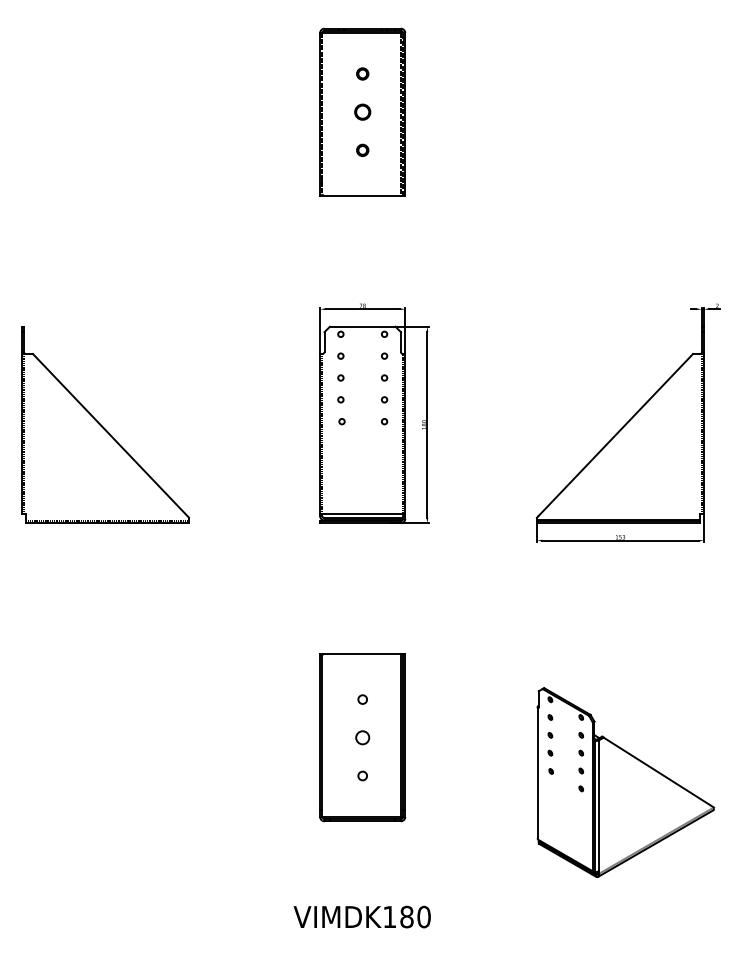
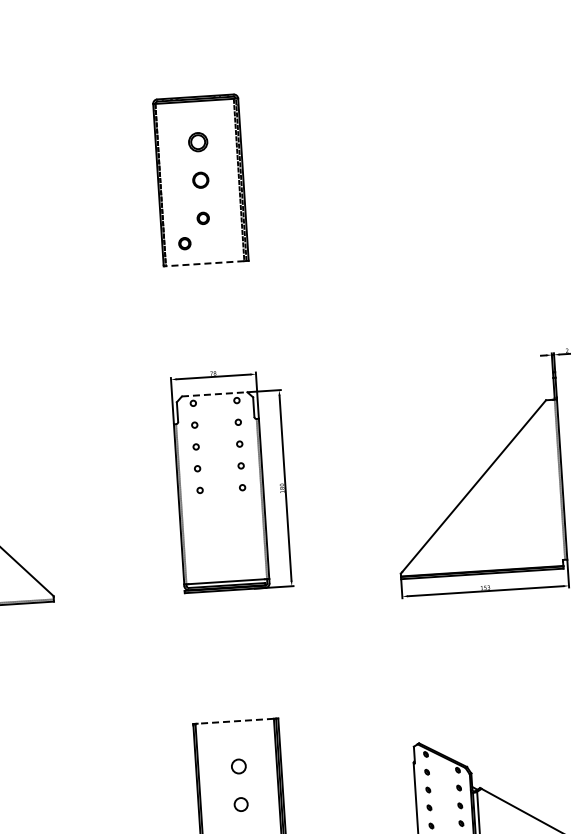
part: (362, 73) -> (198, 141), size x1.6
part: (342, 173) -> (184, 242), added
line: (360, 195) -> (203, 263), solid -> dashed
line: (362, 326) -> (214, 394), solid -> dashed
line: (362, 654) -> (235, 721), solid -> dashed
circle: (362, 699) -> (238, 766), size x1.6

